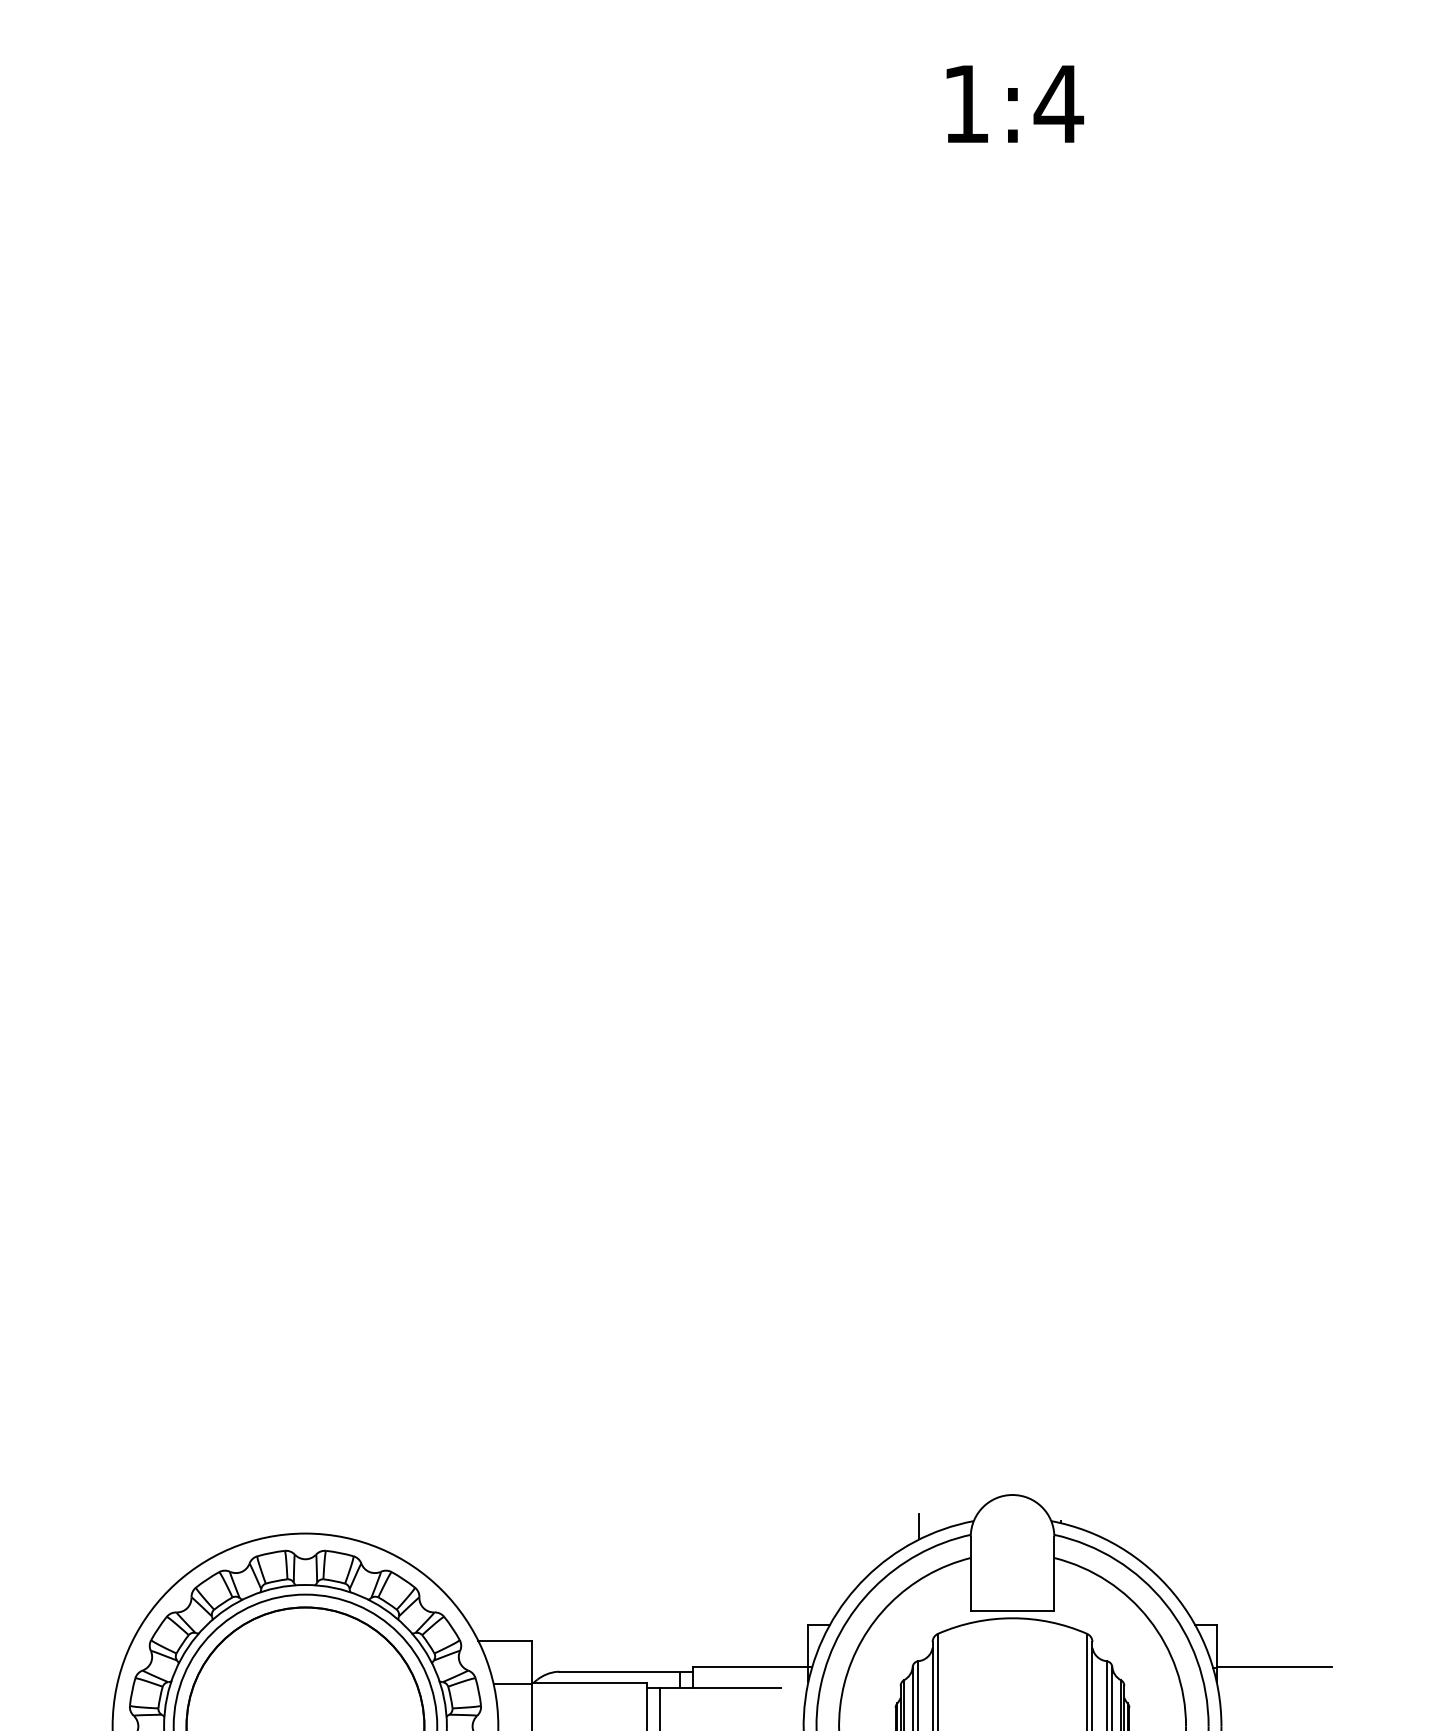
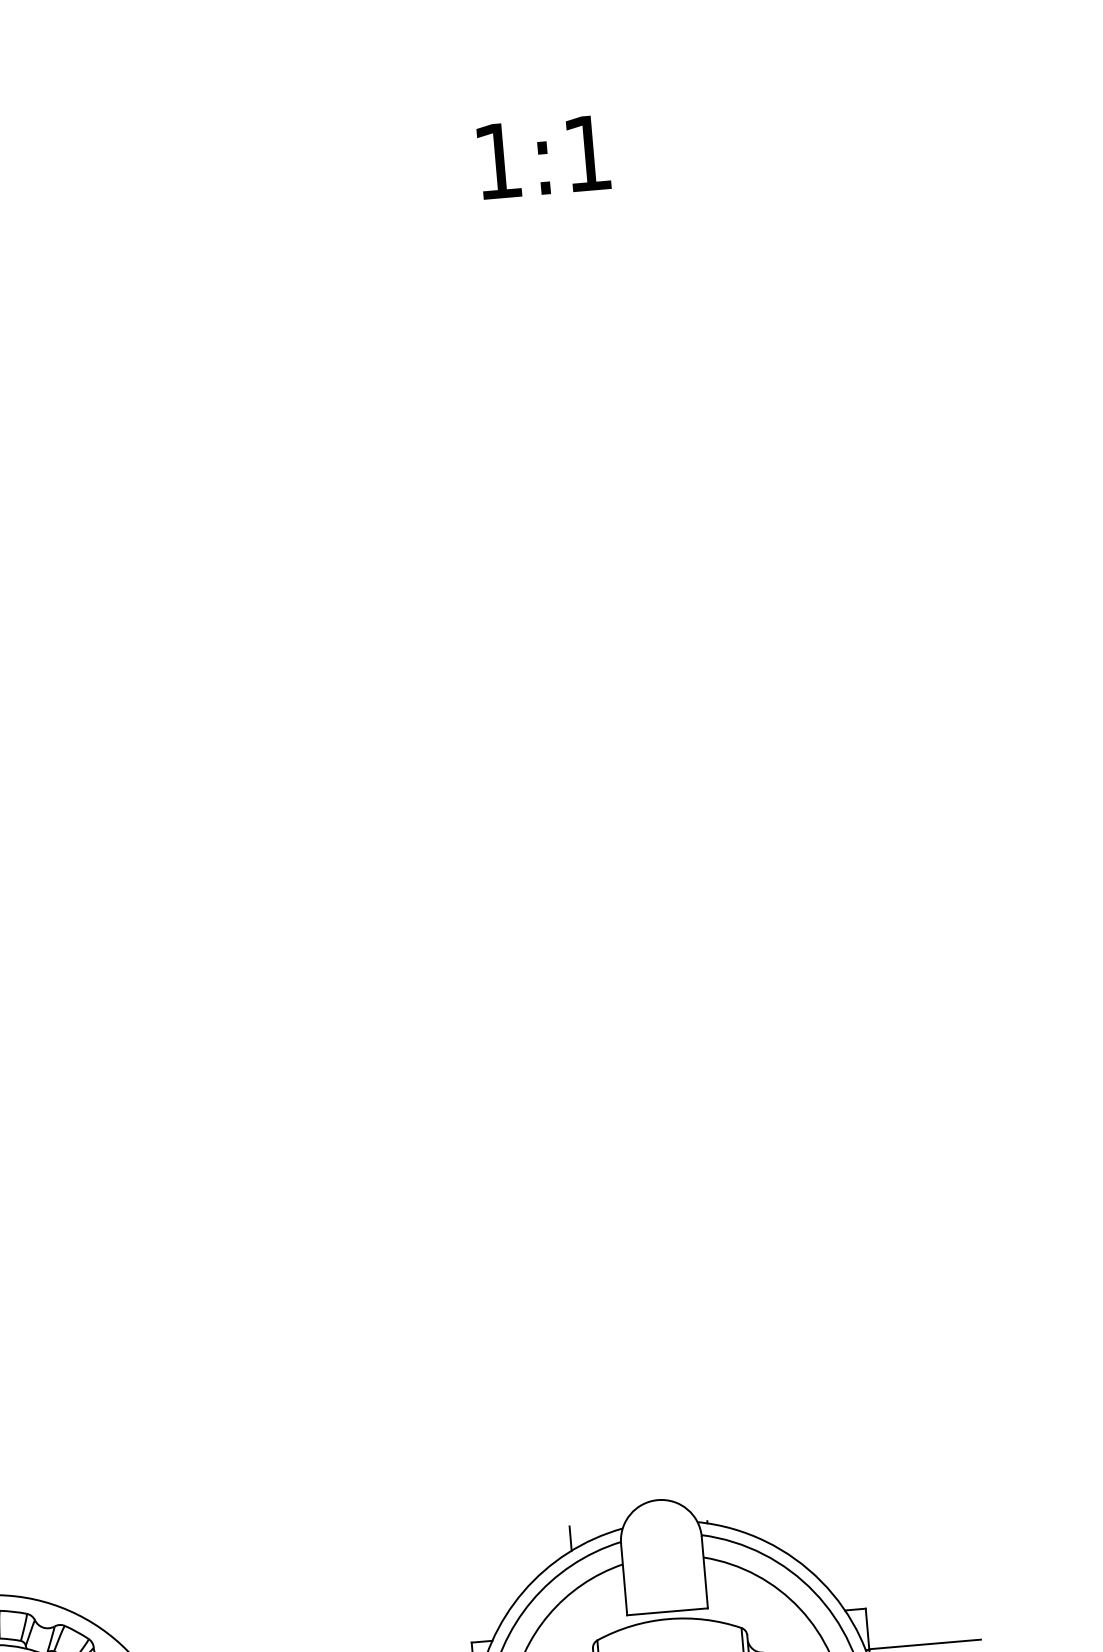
text: (1058, 103) -> (587, 152), 1:4 -> 1:1

